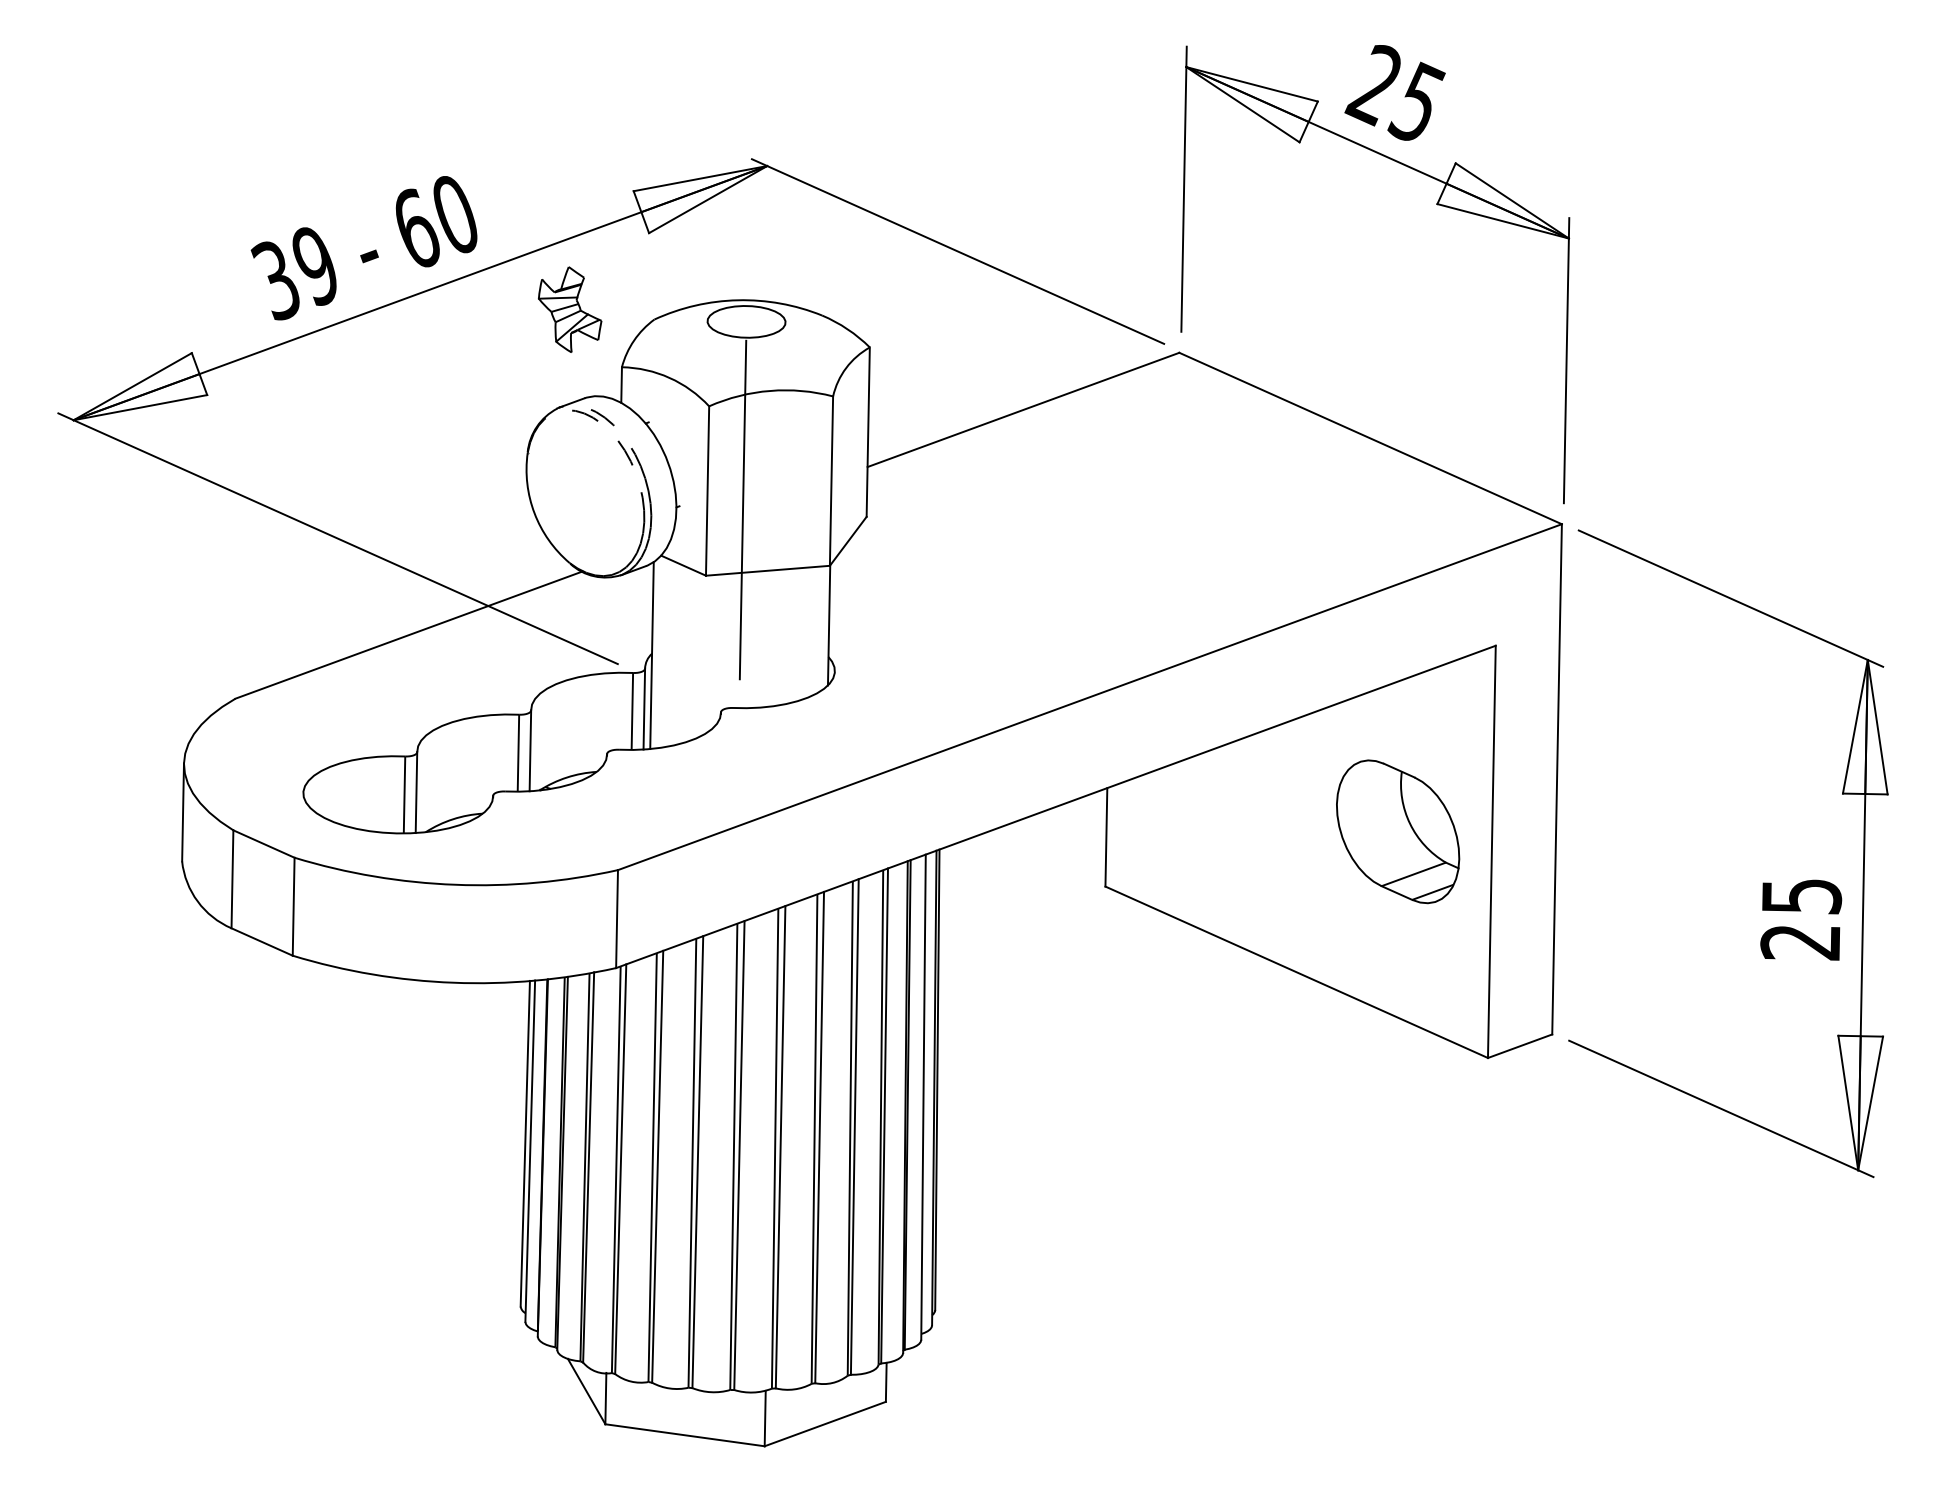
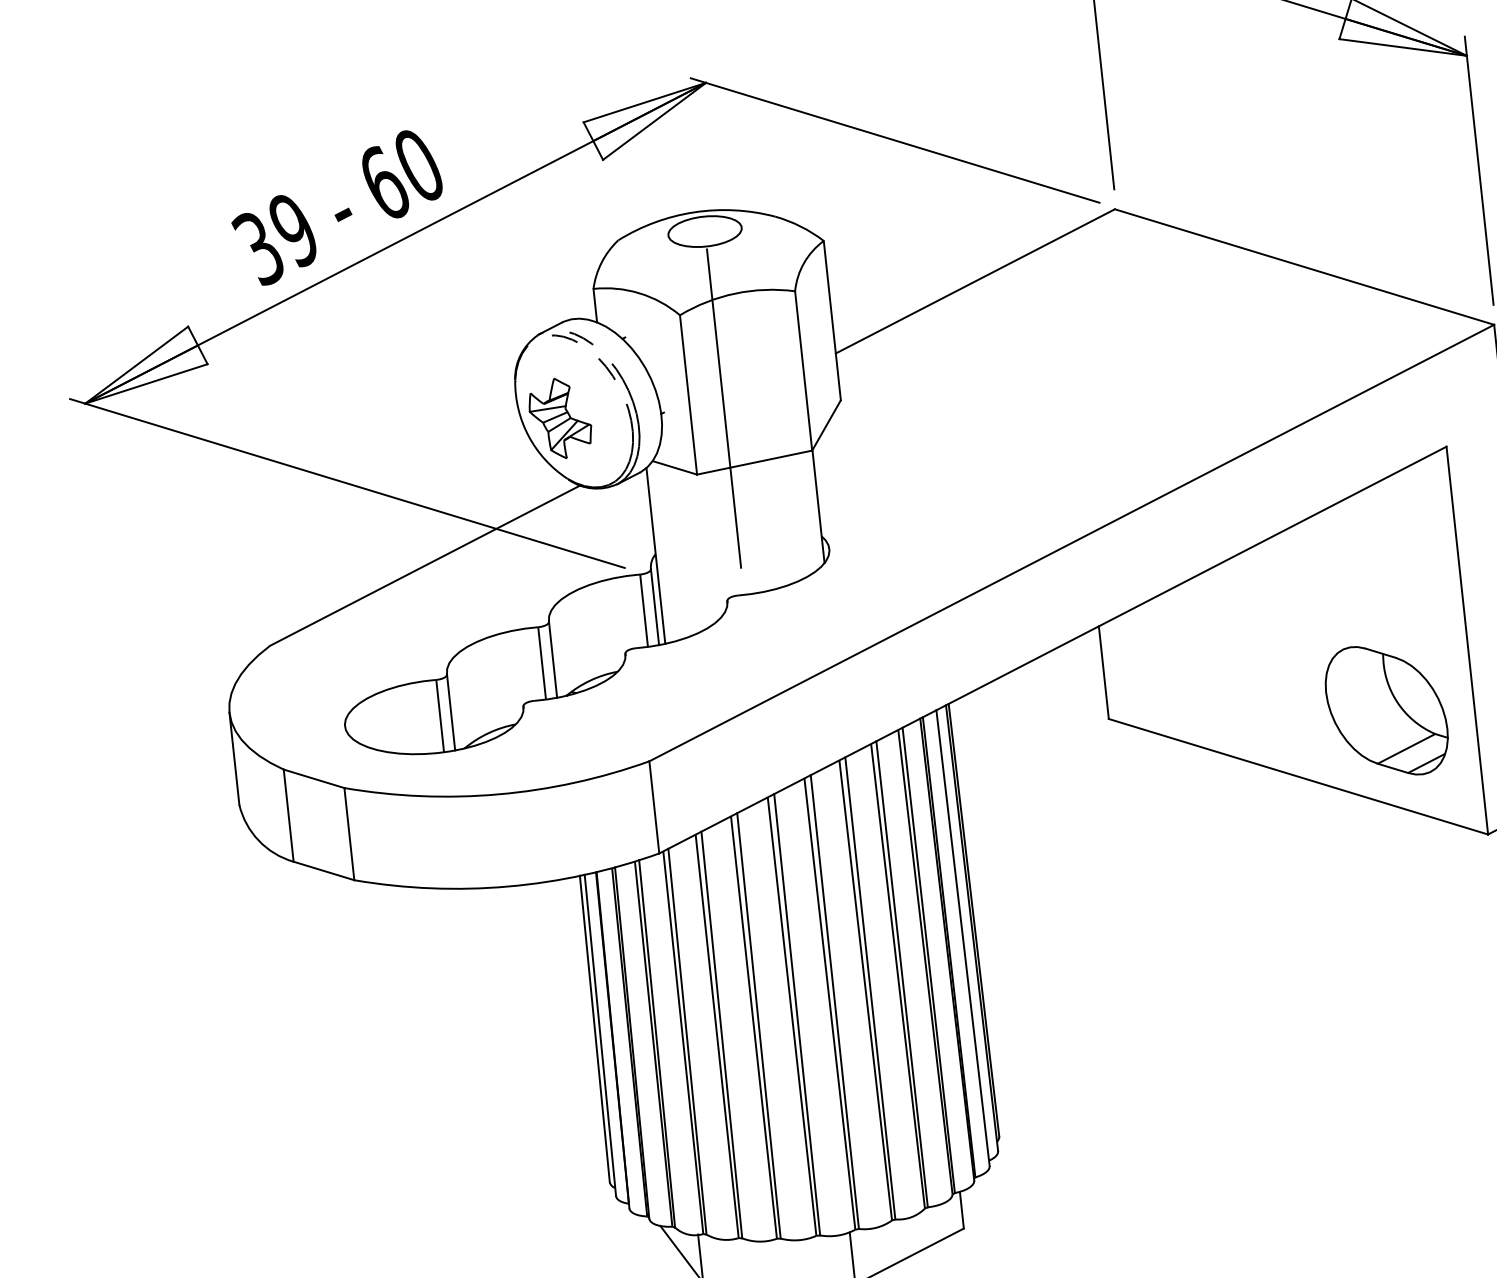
part: (570, 309) -> (560, 418), moved
part: (1398, 831) -> (1387, 710), moved

